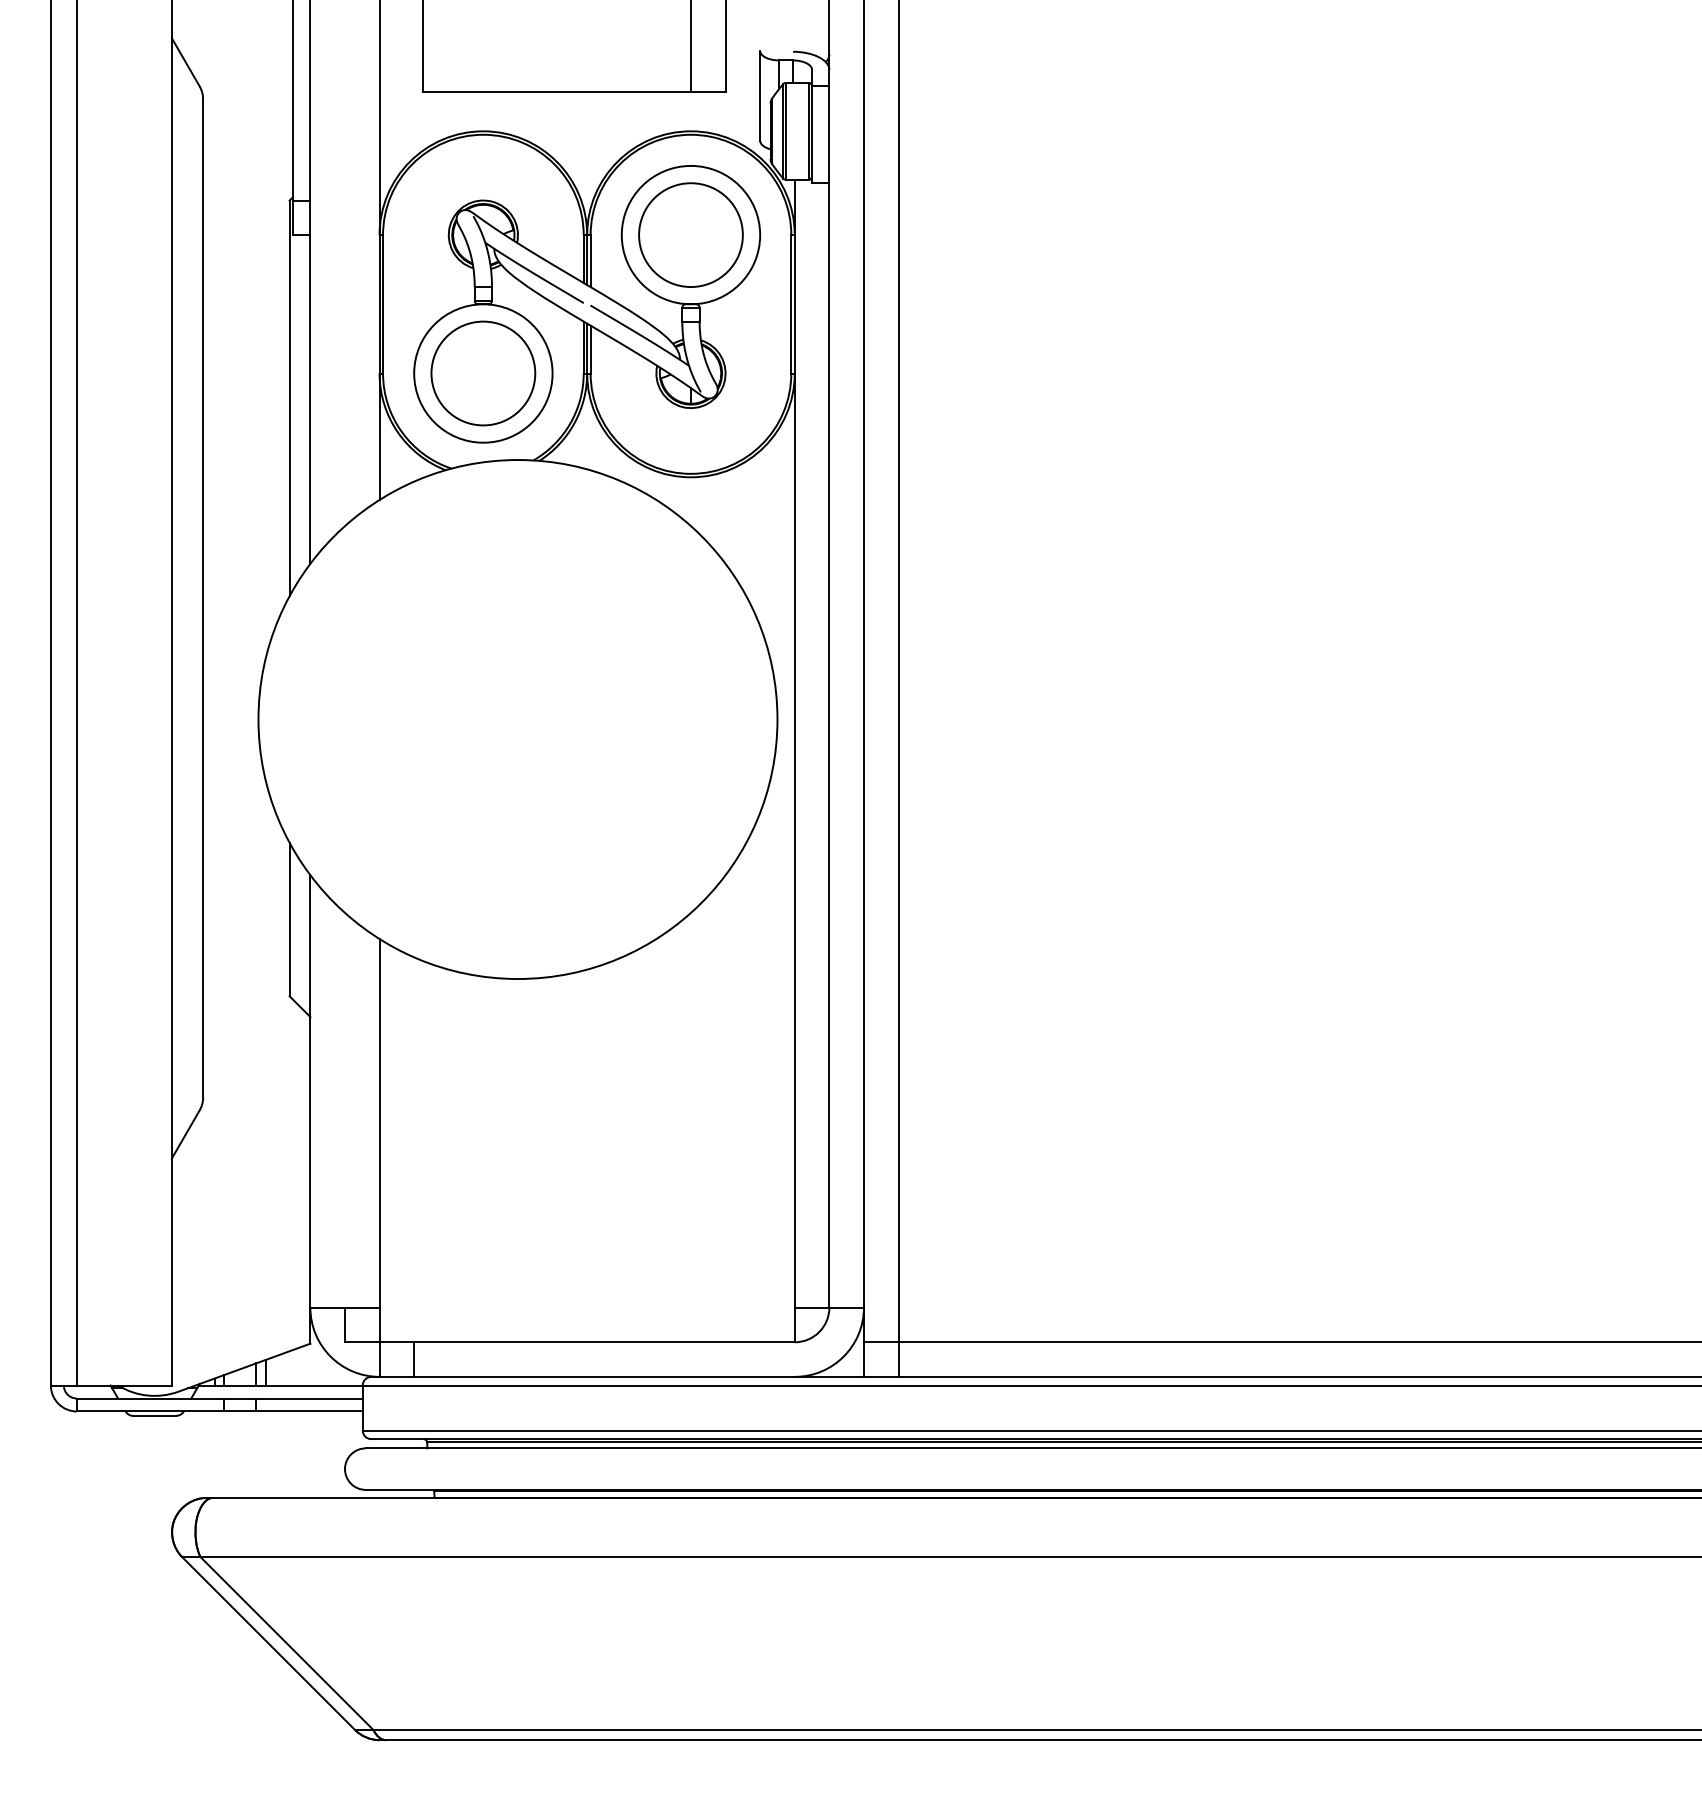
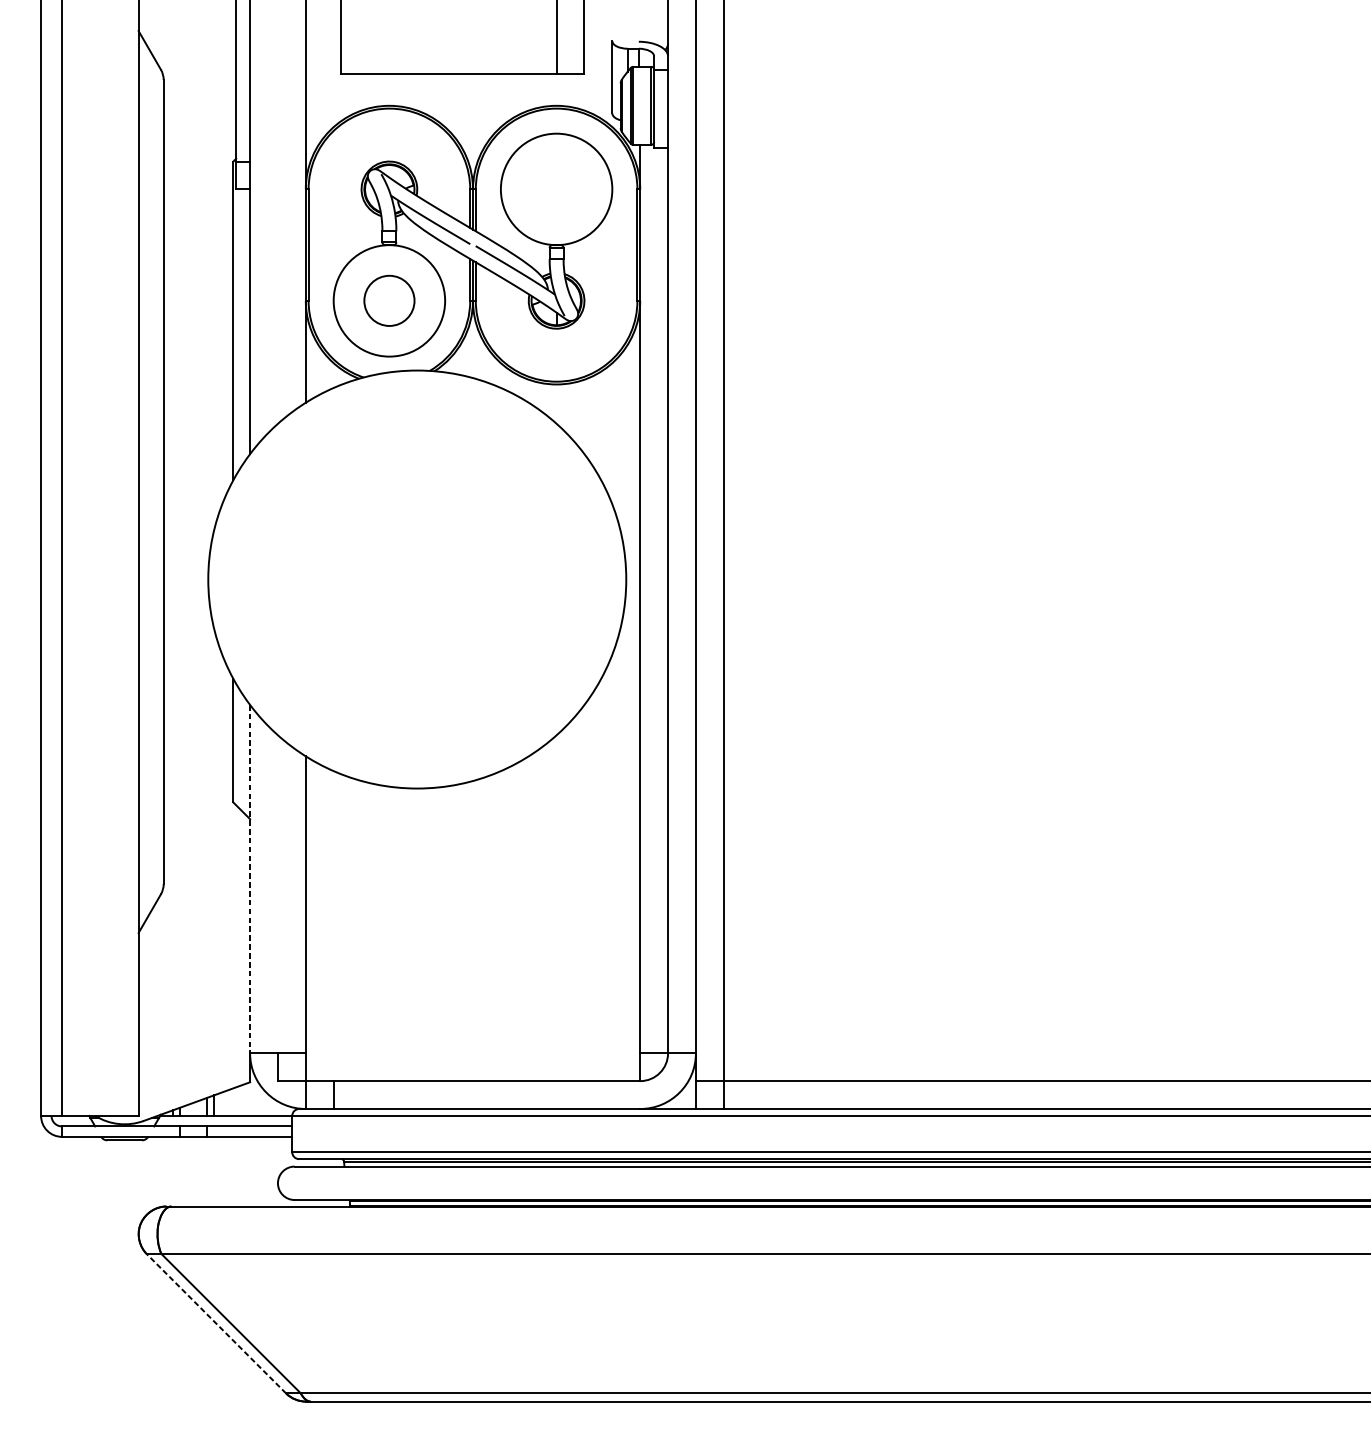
circle: (690, 234) -> (556, 188), removed
circle: (483, 373) -> (389, 300), size x0.6
line: (310, 1091) -> (250, 879), solid -> dashed
line: (268, 1643) -> (216, 1323), solid -> dashed

